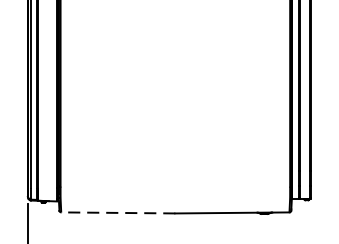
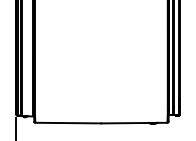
line: (116, 213) -> (67, 123), dashed -> solid

